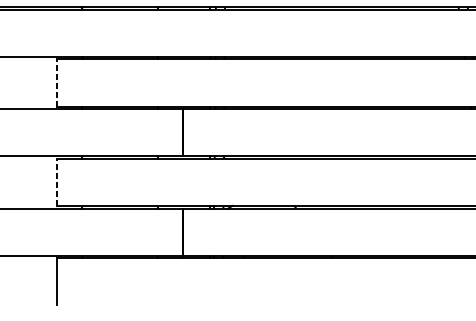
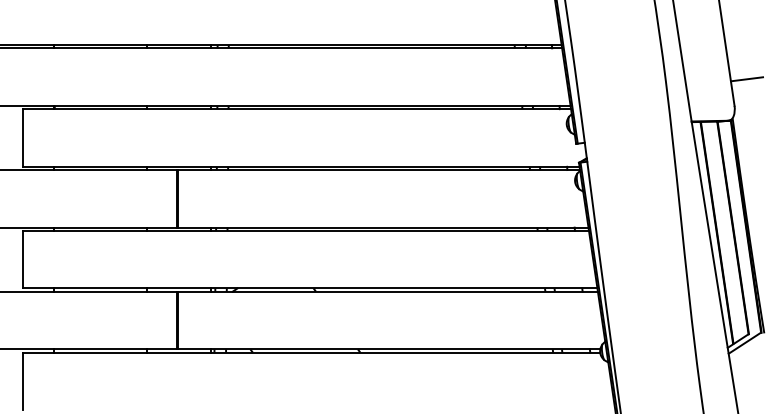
line: (57, 82) -> (23, 137), dashed -> solid
line: (57, 182) -> (23, 259), dashed -> solid

